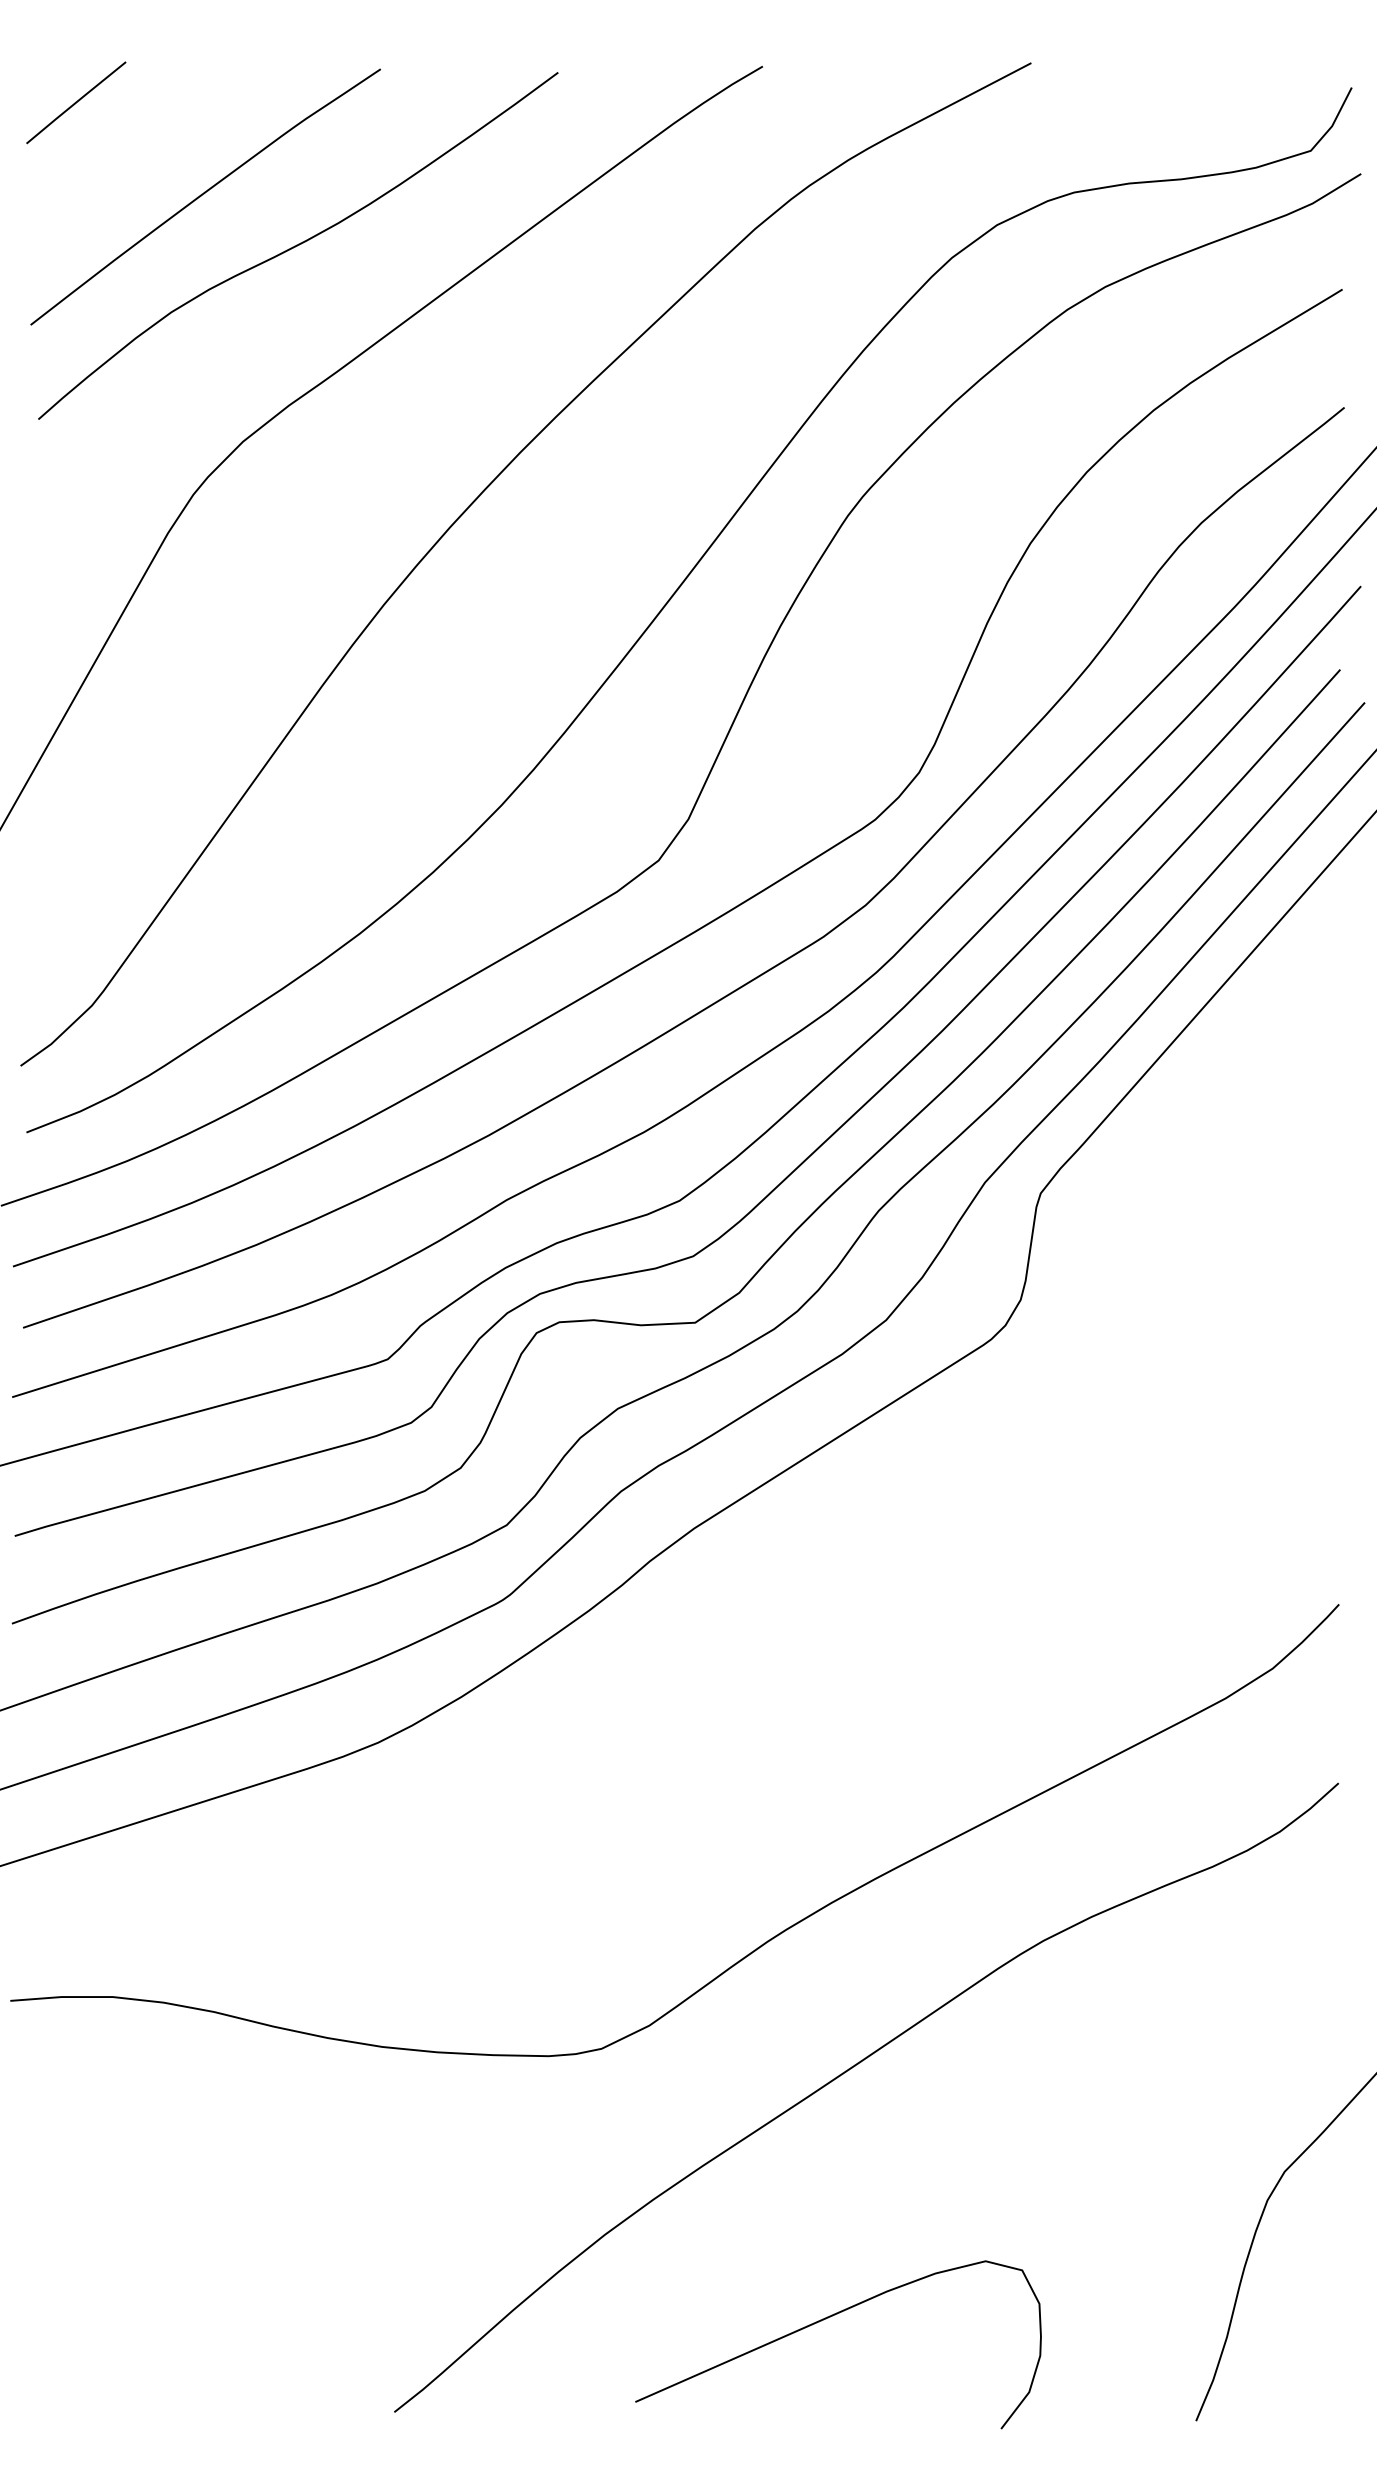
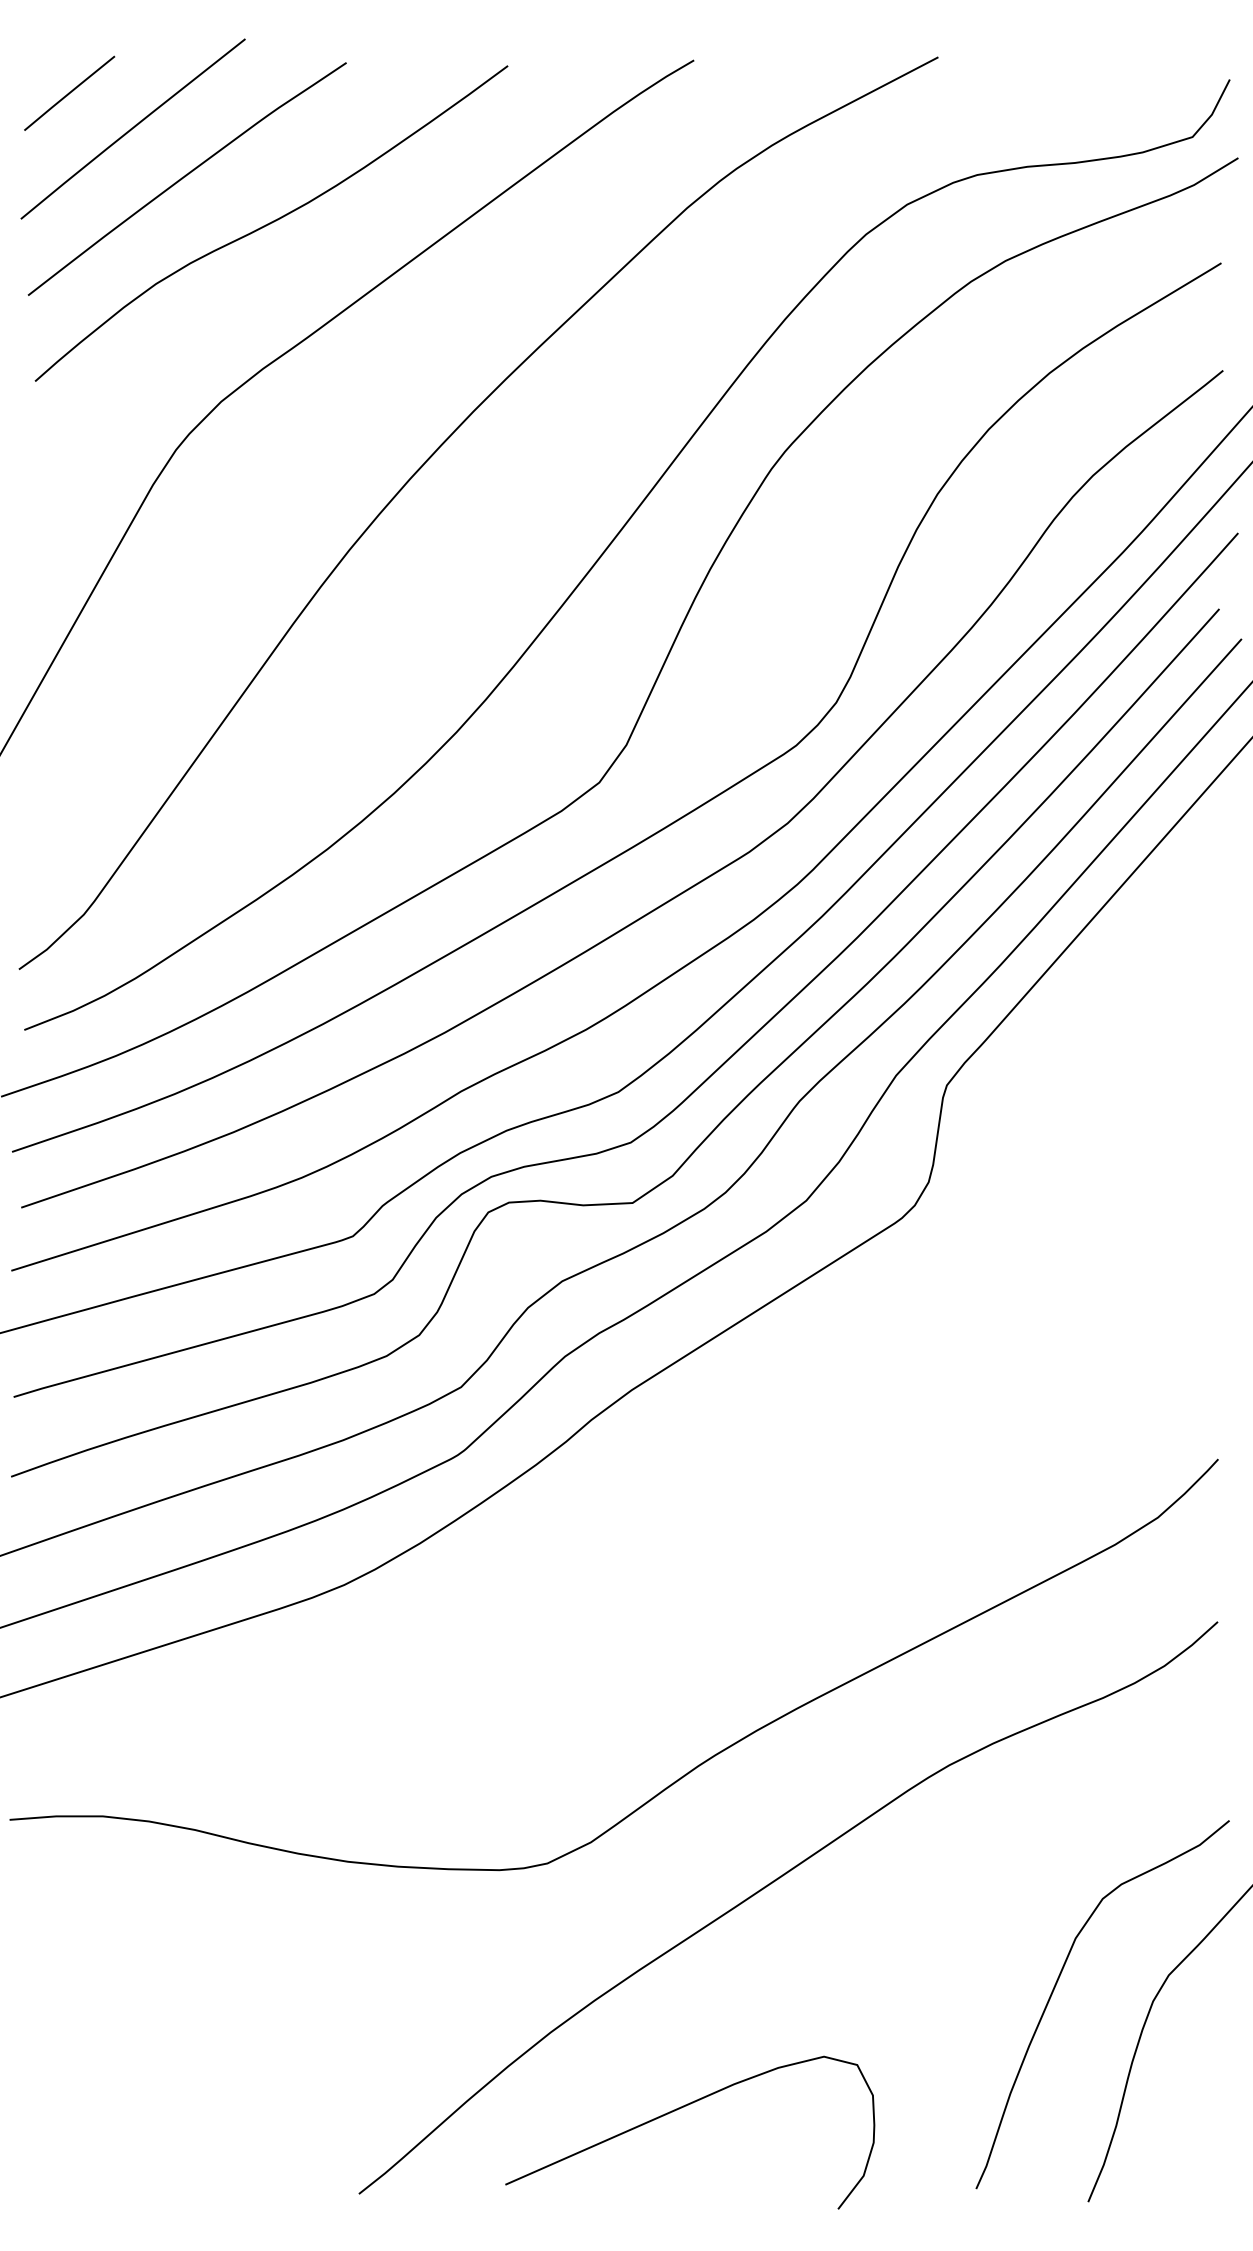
line: (145, 141) -> (132, 128), added
curve: (1161, 2182) -> (1056, 1985), added
curve: (826, 2319) -> (679, 2109), moved

